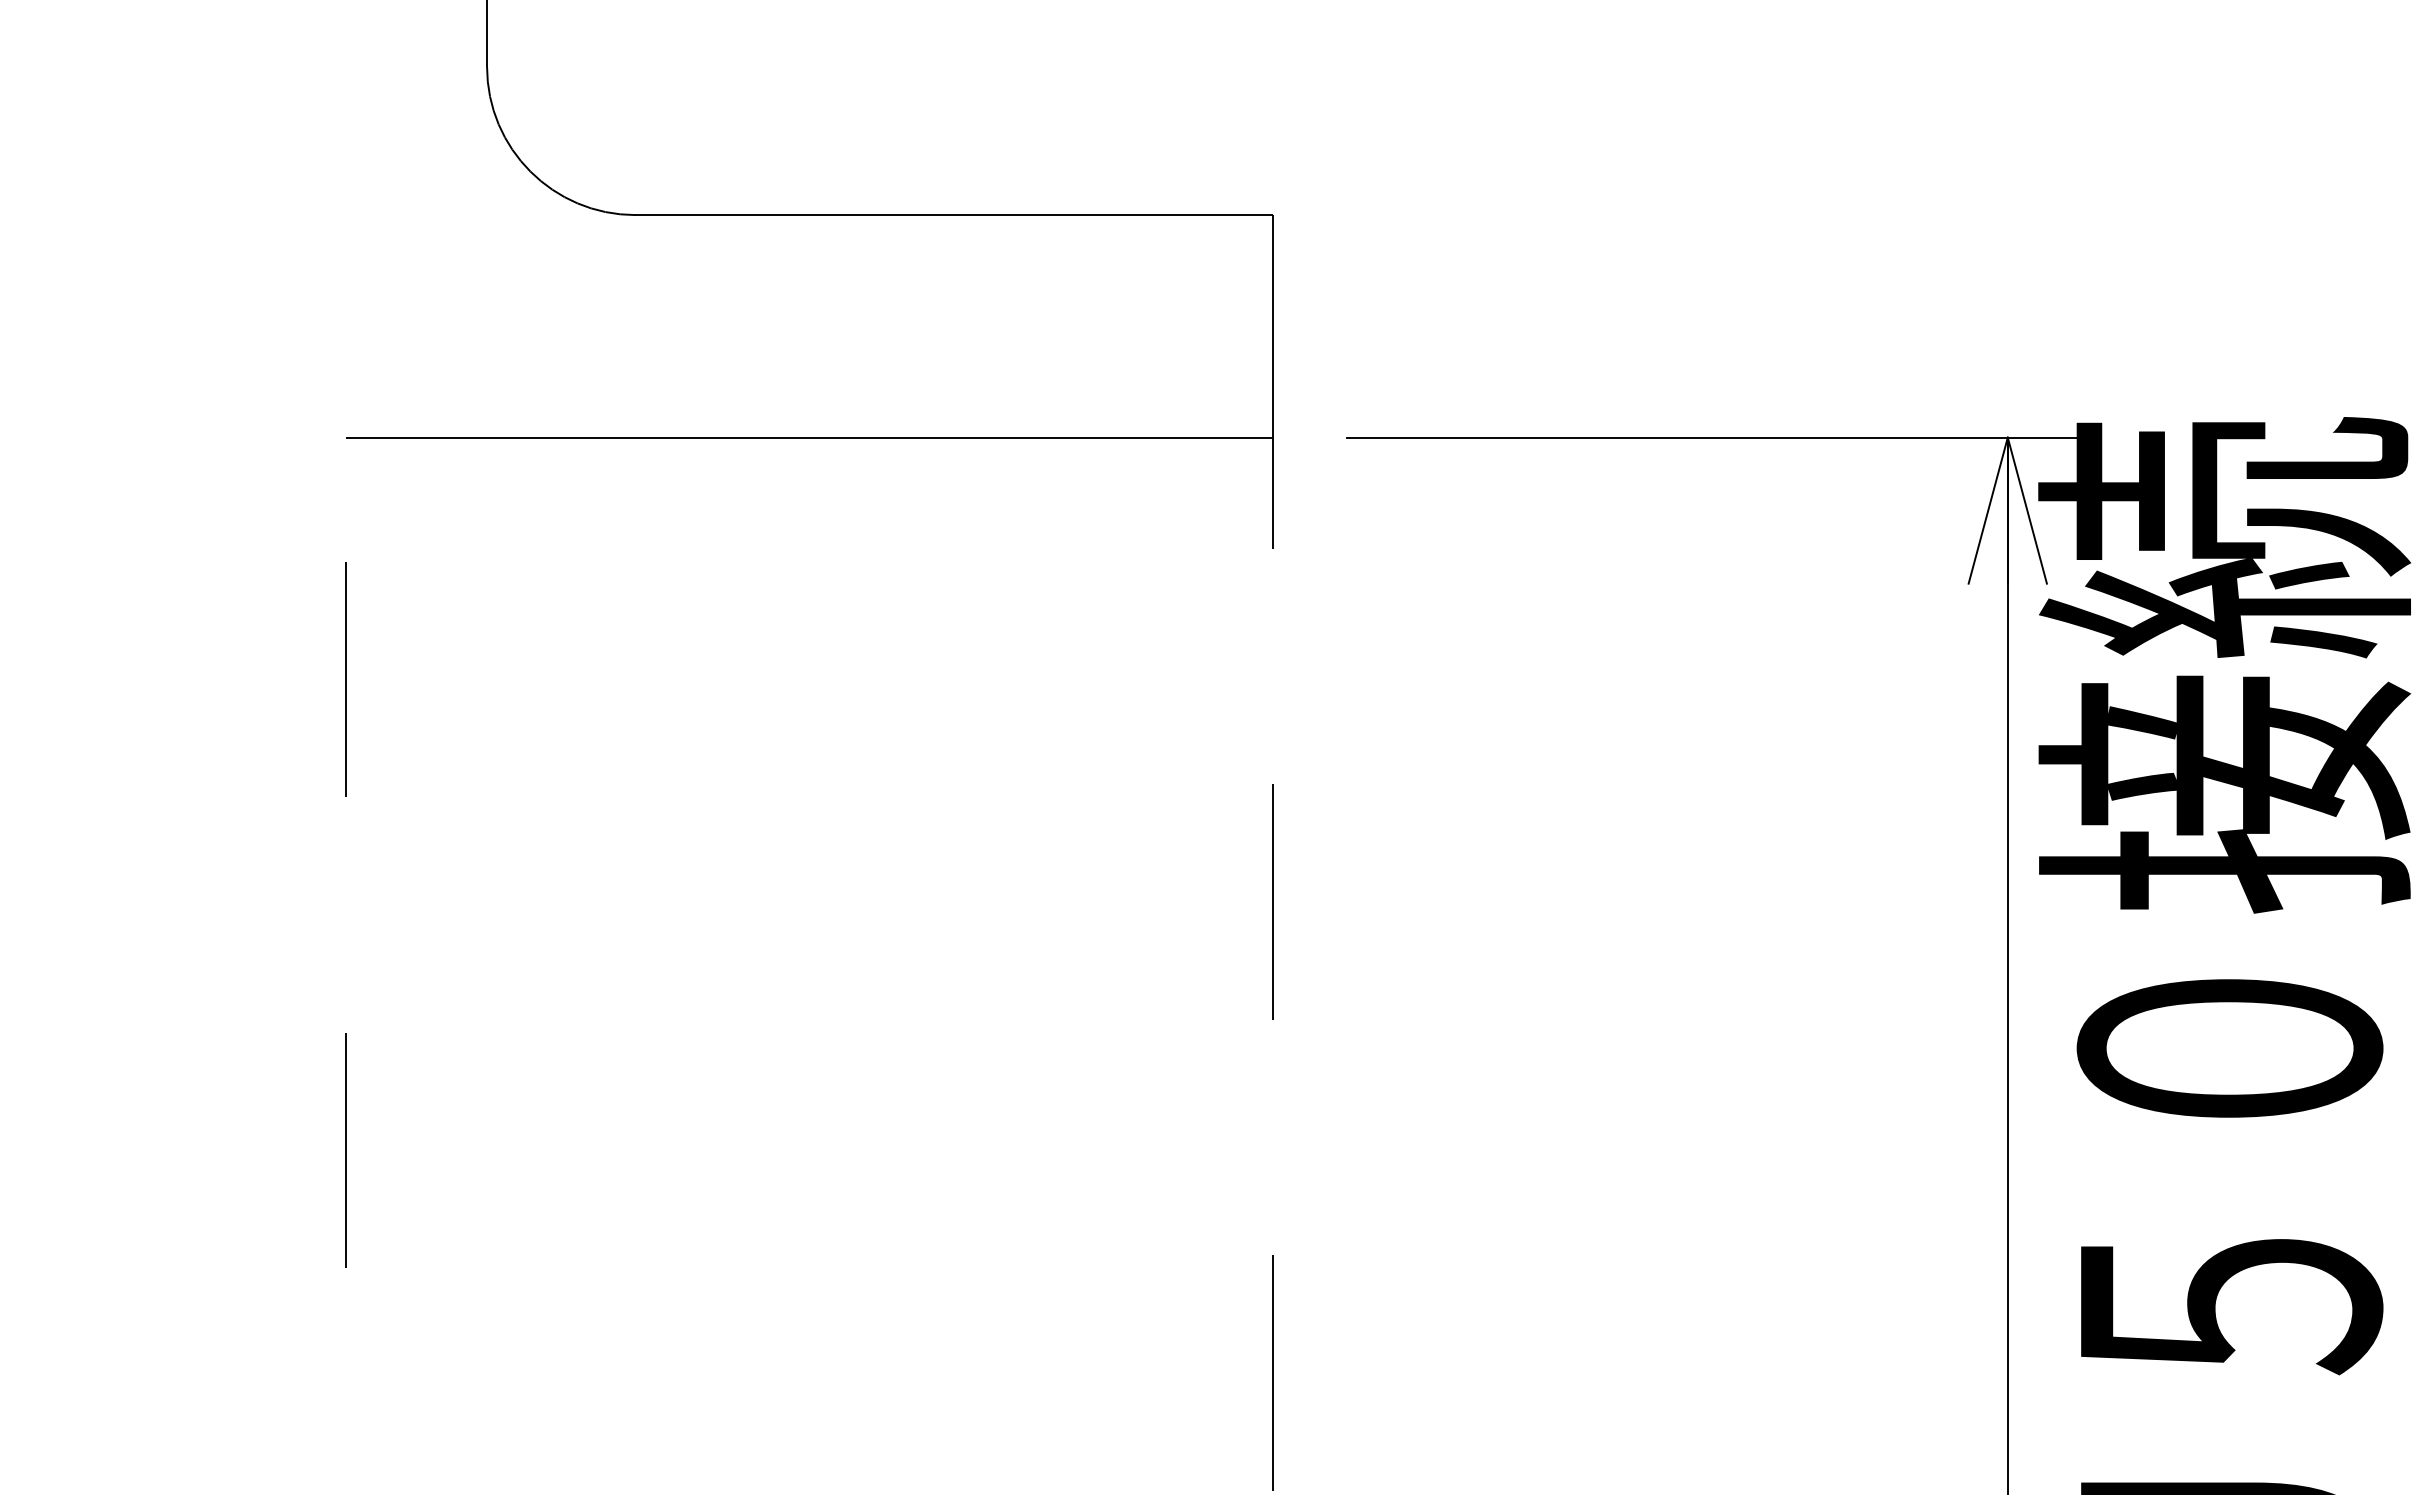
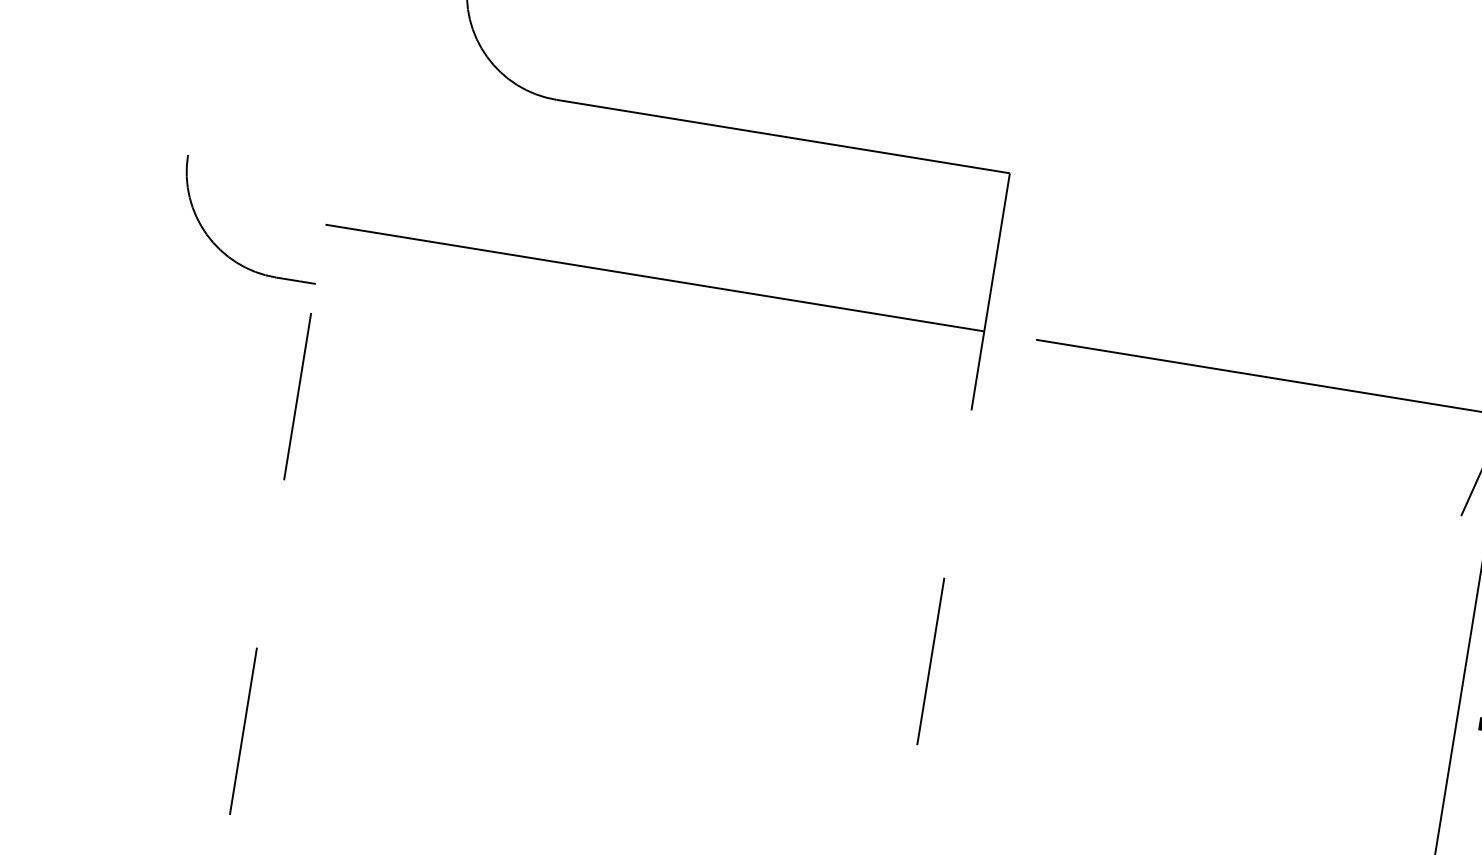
part: (214, 498) -> (224, 252), added

